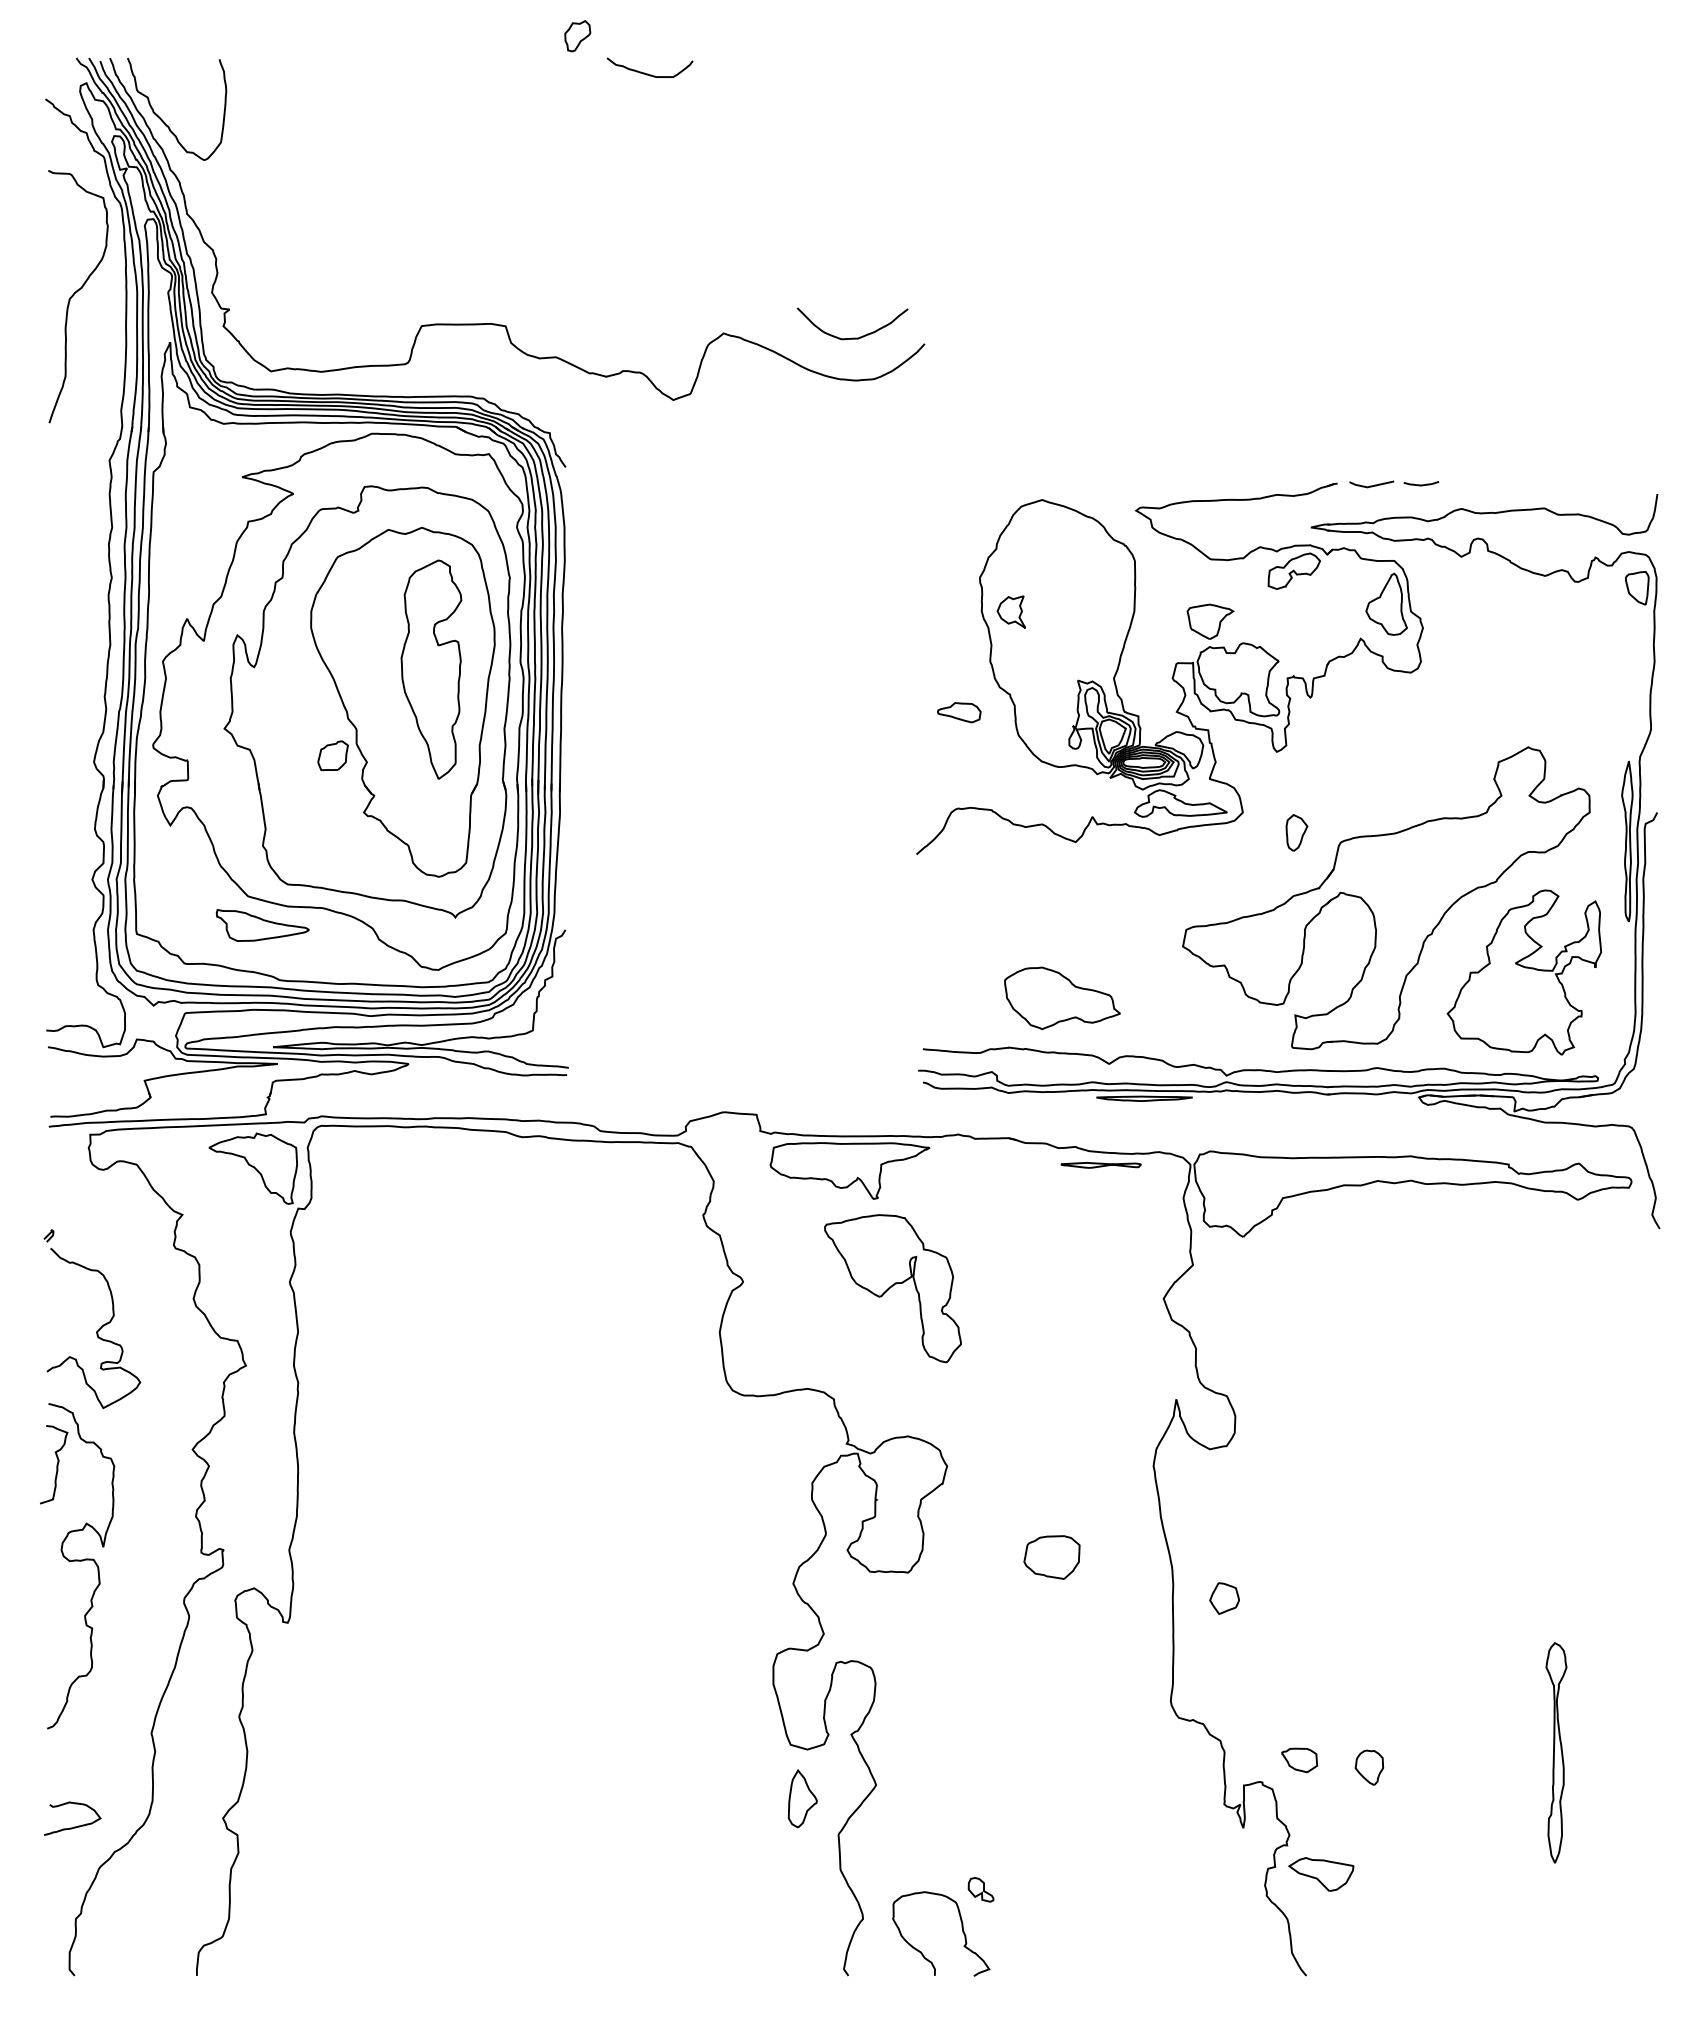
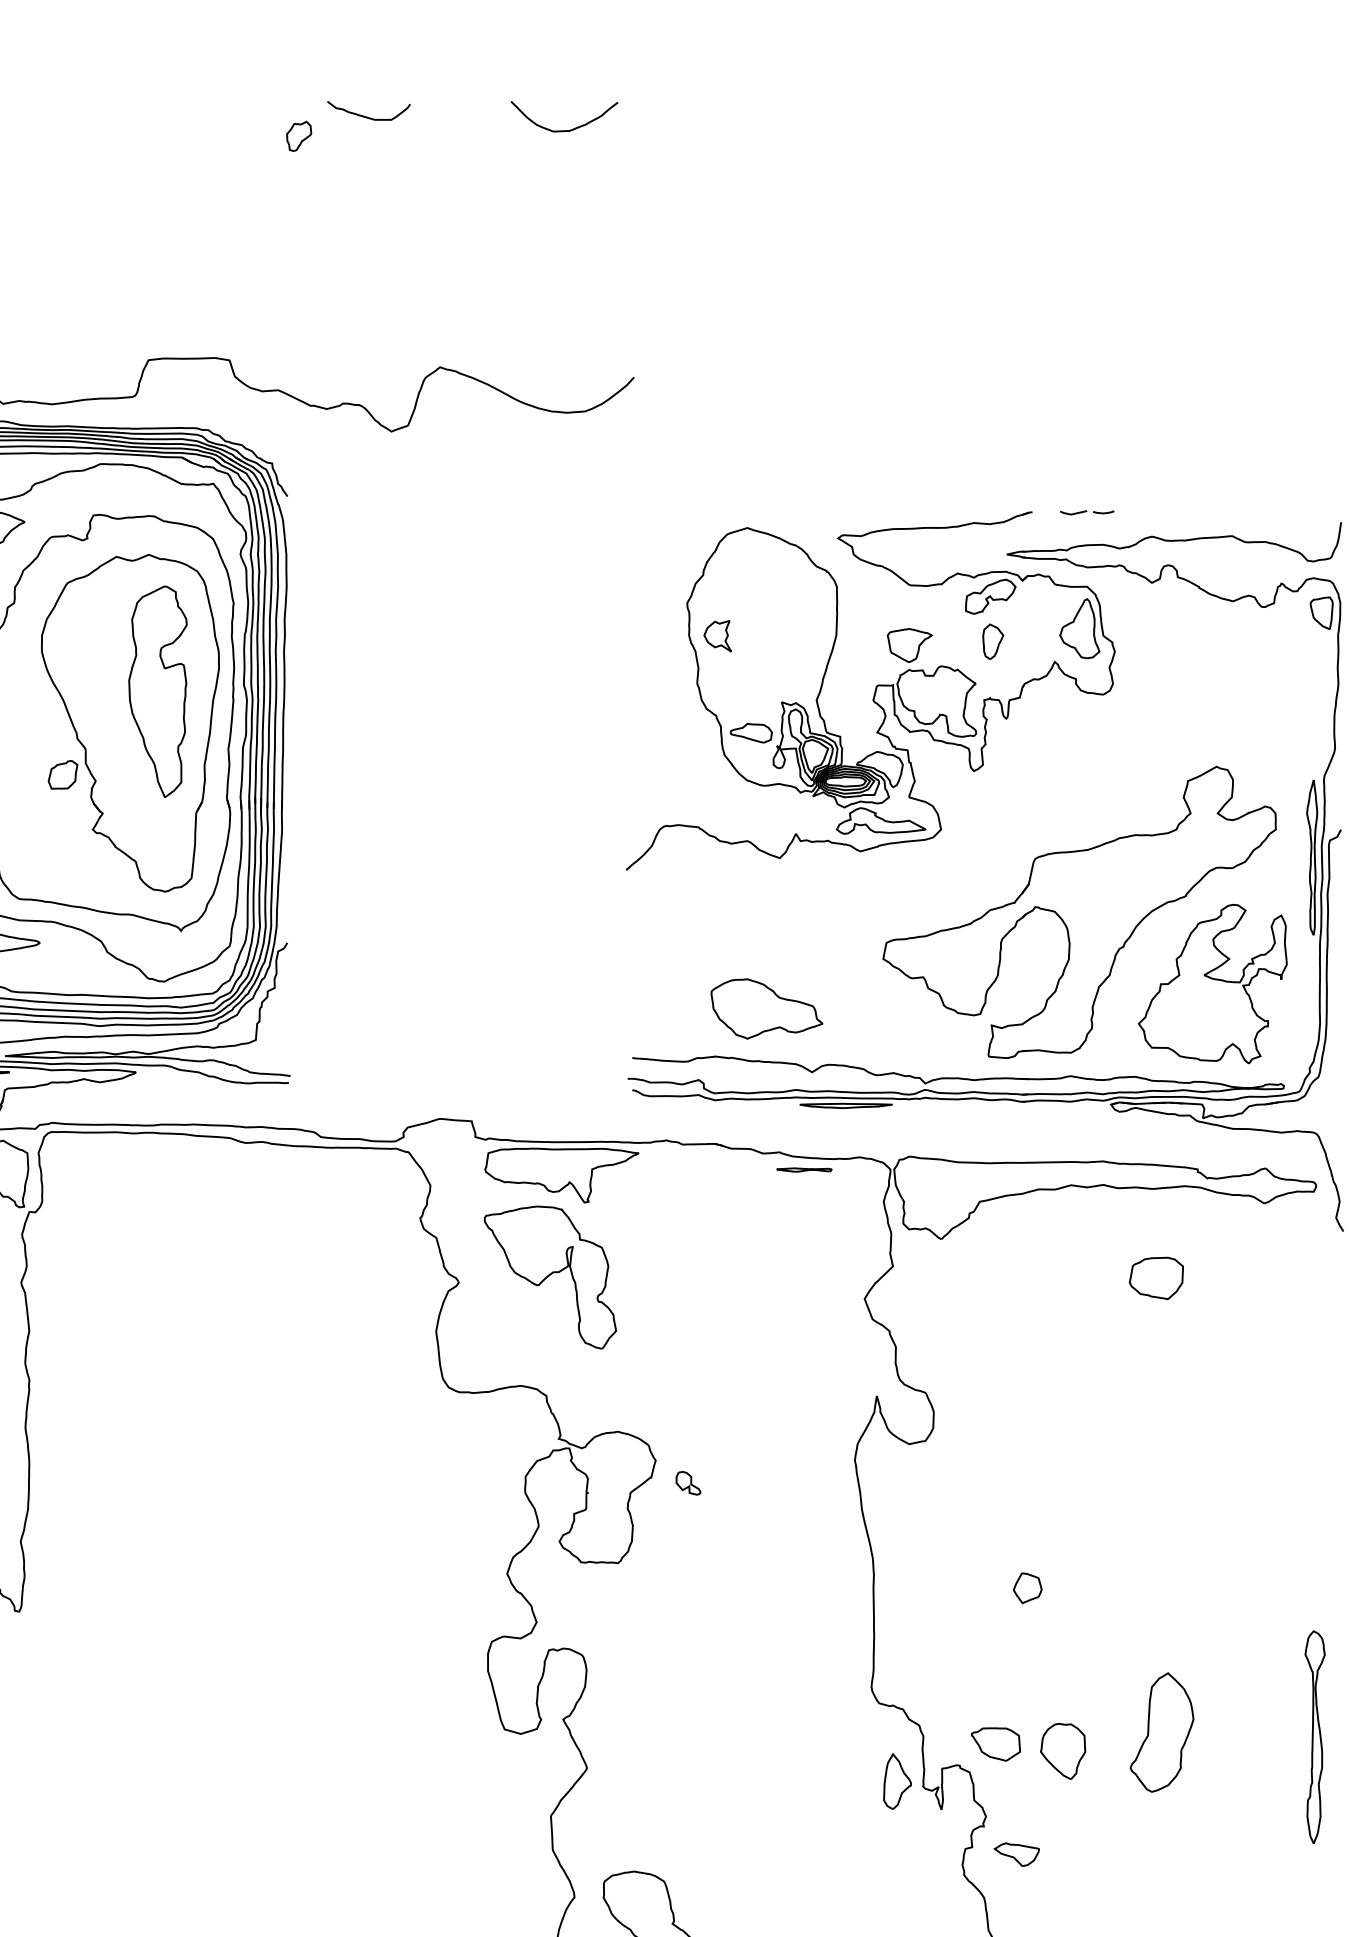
part: (577, 36) -> (298, 136), moved
curve: (852, 337) -> (564, 129), moved
part: (1394, 483) -> (1087, 512), size x0.62
part: (959, 712) -> (751, 733), moved
part: (1296, 832) -> (992, 641), moved
part: (1101, 1164) -> (804, 1169), size x0.71
part: (892, 1288) -> (549, 1277), moved
part: (1051, 1557) -> (1155, 1278), moved
part: (1224, 1598) -> (1027, 1588), moved
part: (1471, 1747) -> (1161, 1731), added
part: (1556, 1752) -> (1315, 1736), moved
part: (1299, 1760) -> (995, 1744), size x1.43
part: (1369, 1767) -> (1063, 1751), size x1.67
part: (802, 1798) -> (897, 1781), moved
part: (1321, 1874) -> (1016, 1854), size x0.71
part: (980, 1889) -> (687, 1482), moved

